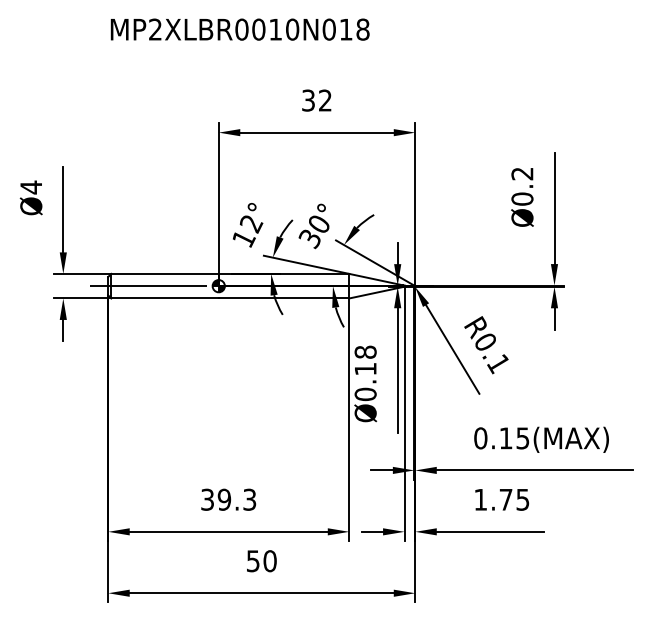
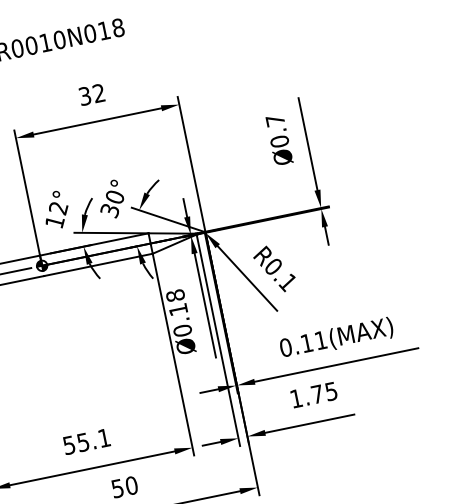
text: (522, 173) -> (275, 120), Ø0.2 -> Ø0.7
text: (522, 438) -> (320, 340), 0.15(MAX) -> 0.11(MAX)
text: (228, 499) -> (86, 441), 39.3 -> 55.1

